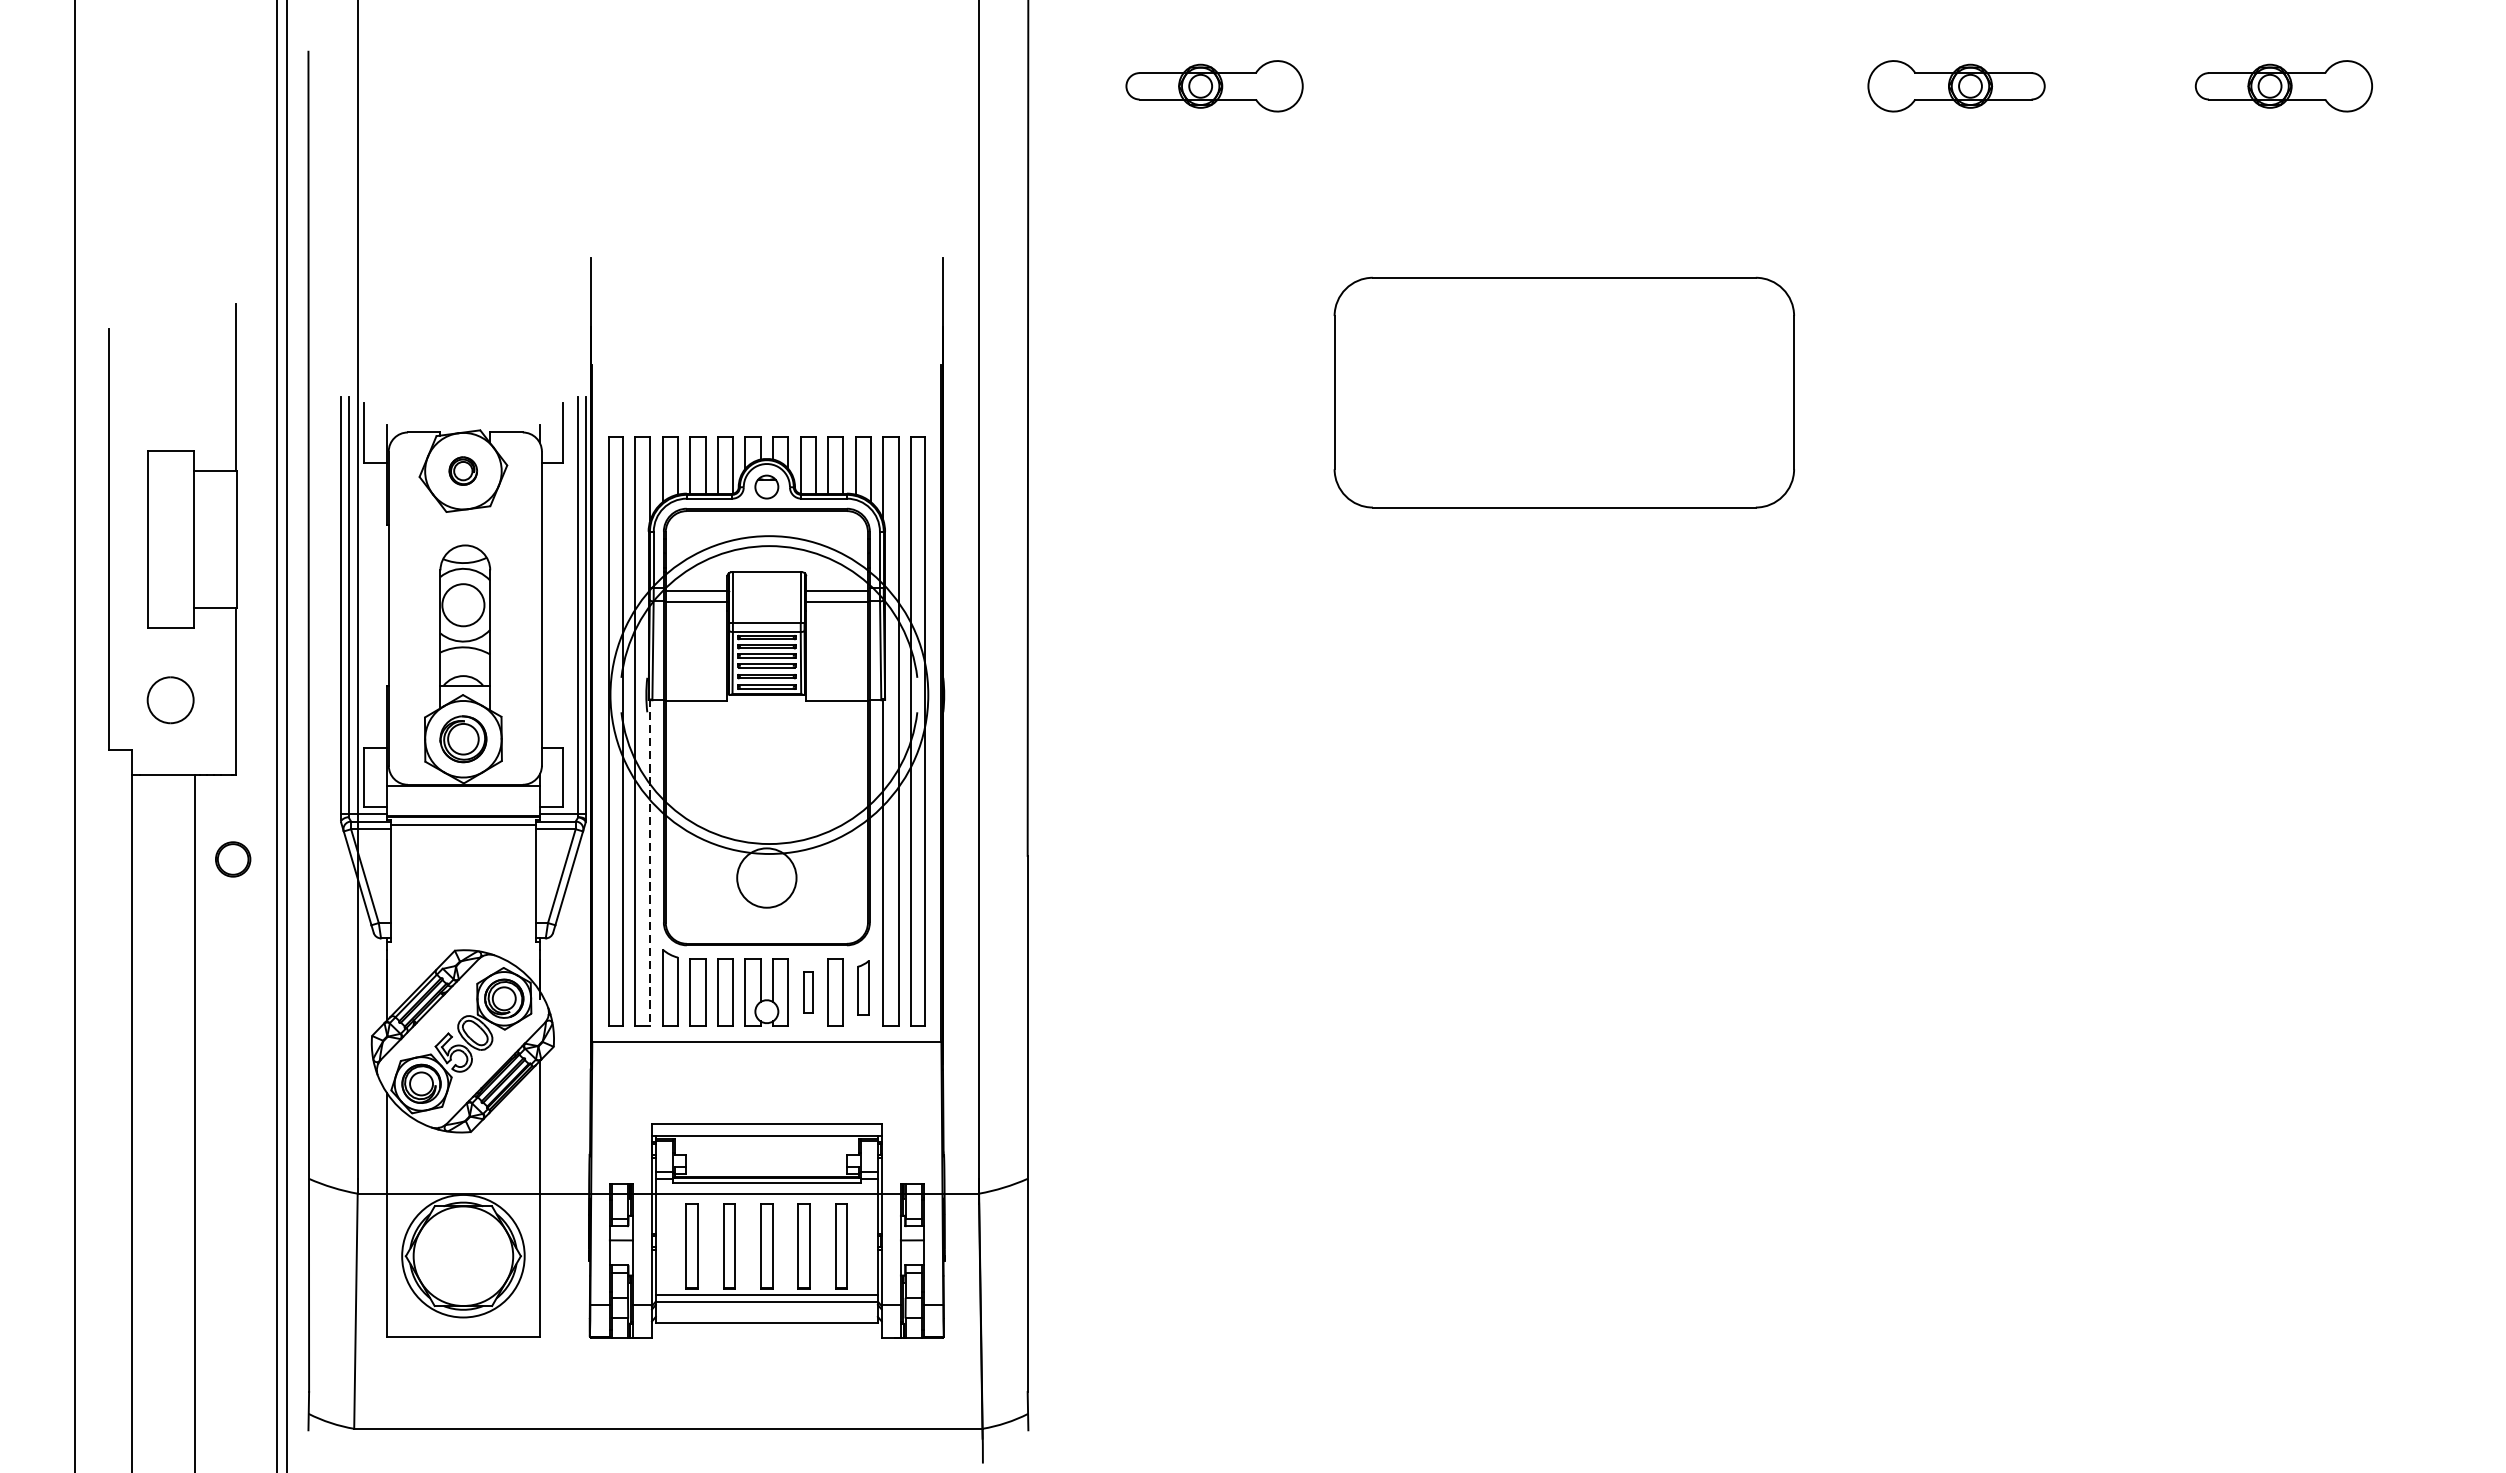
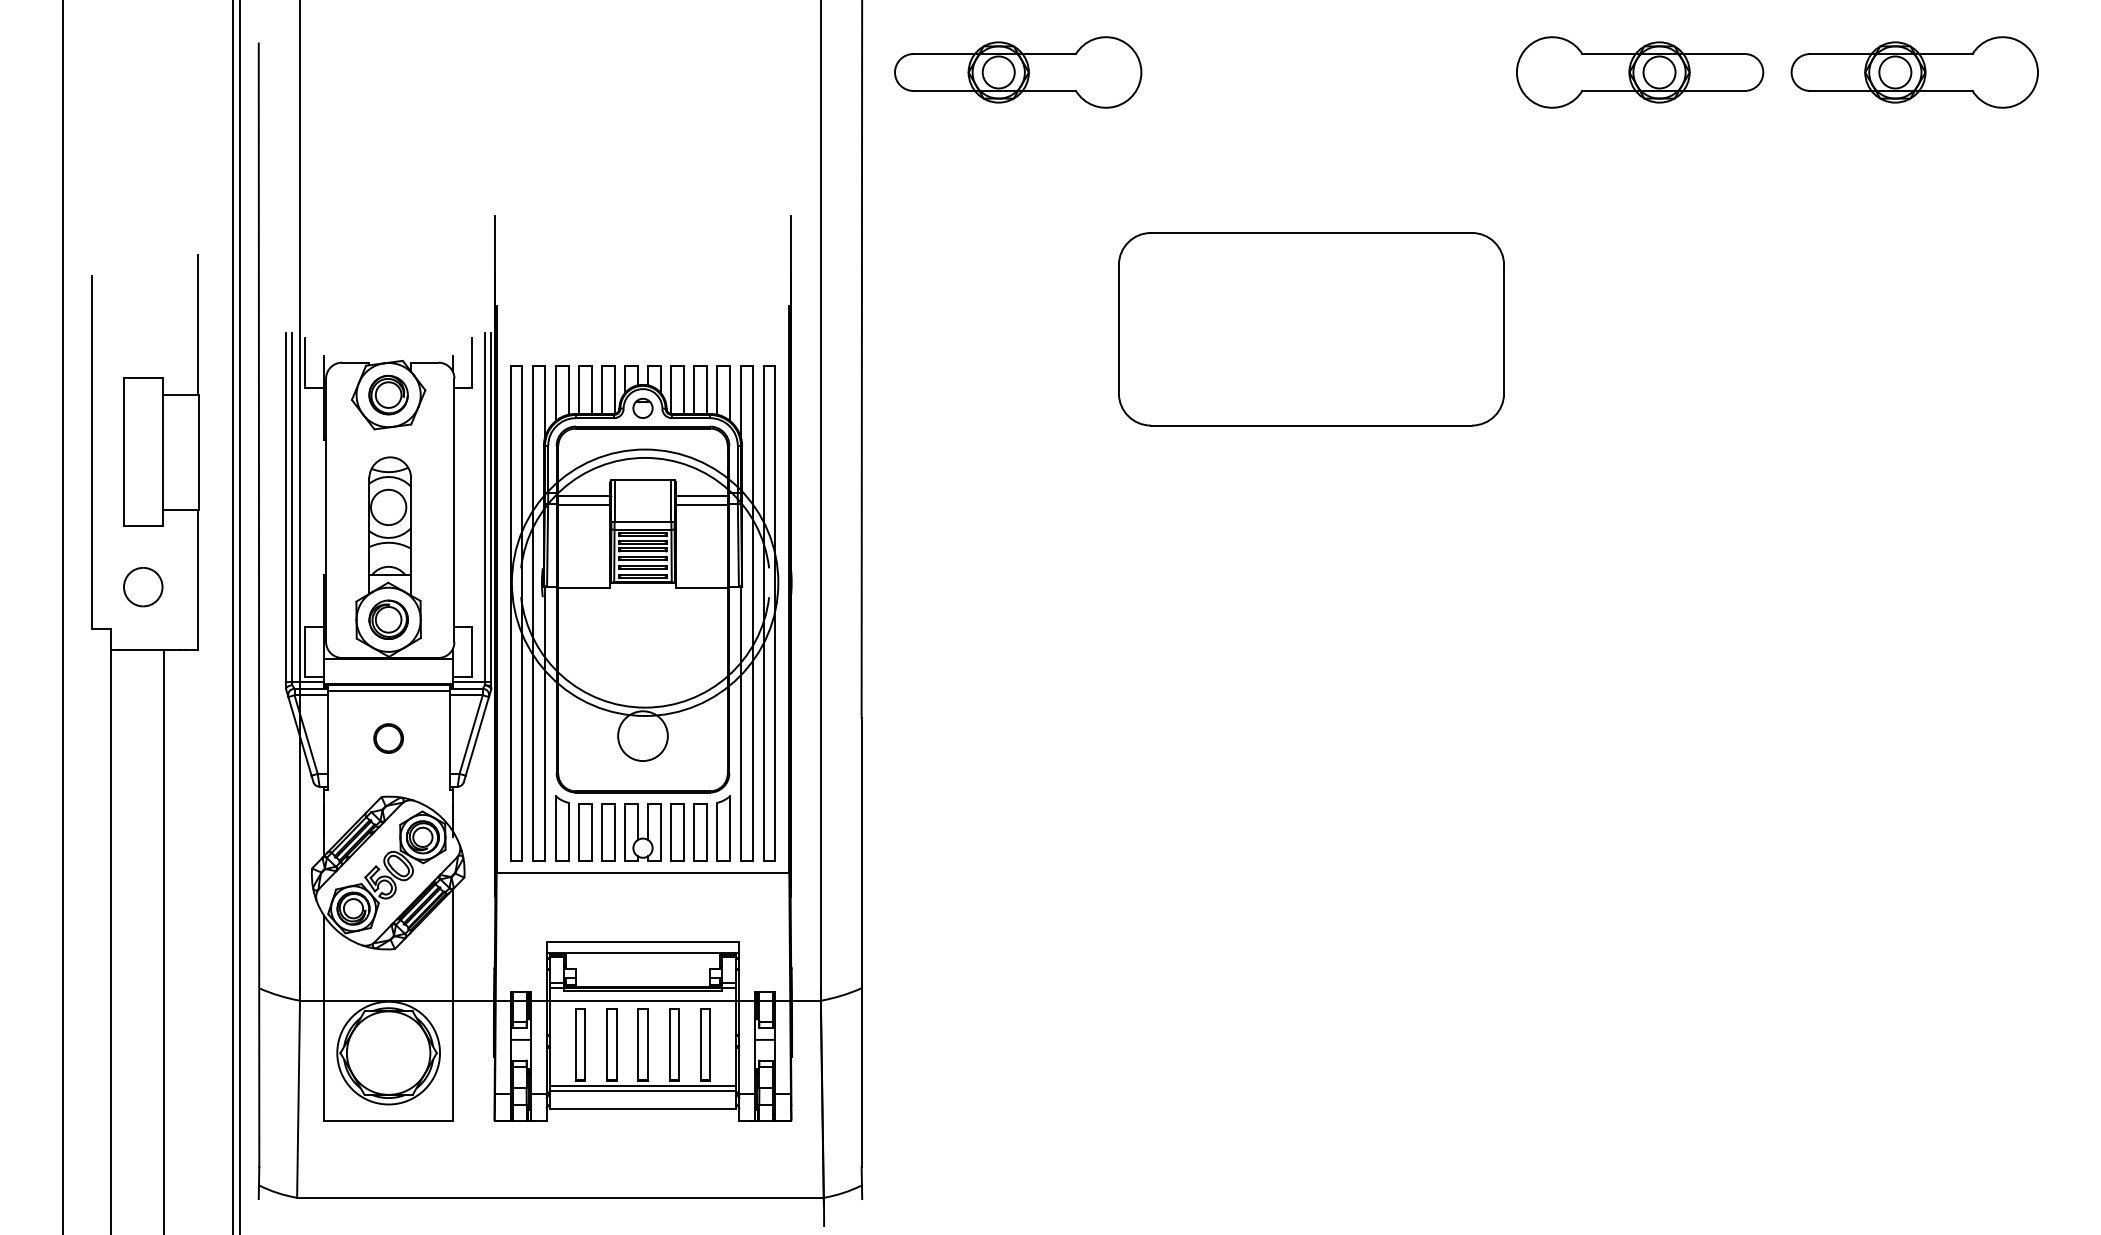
part: (1214, 86) -> (1018, 72), size x1.67
part: (1956, 86) -> (1640, 72), size x1.67
part: (2283, 86) -> (1914, 72), size x1.67
part: (463, 470) -> (388, 394), size x1.67
circle: (232, 859) -> (388, 738), moved
line: (650, 862) -> (545, 723), dashed -> solid
part: (862, 988) -> (723, 828), size x1.43
part: (808, 992) -> (677, 832), size x1.67

